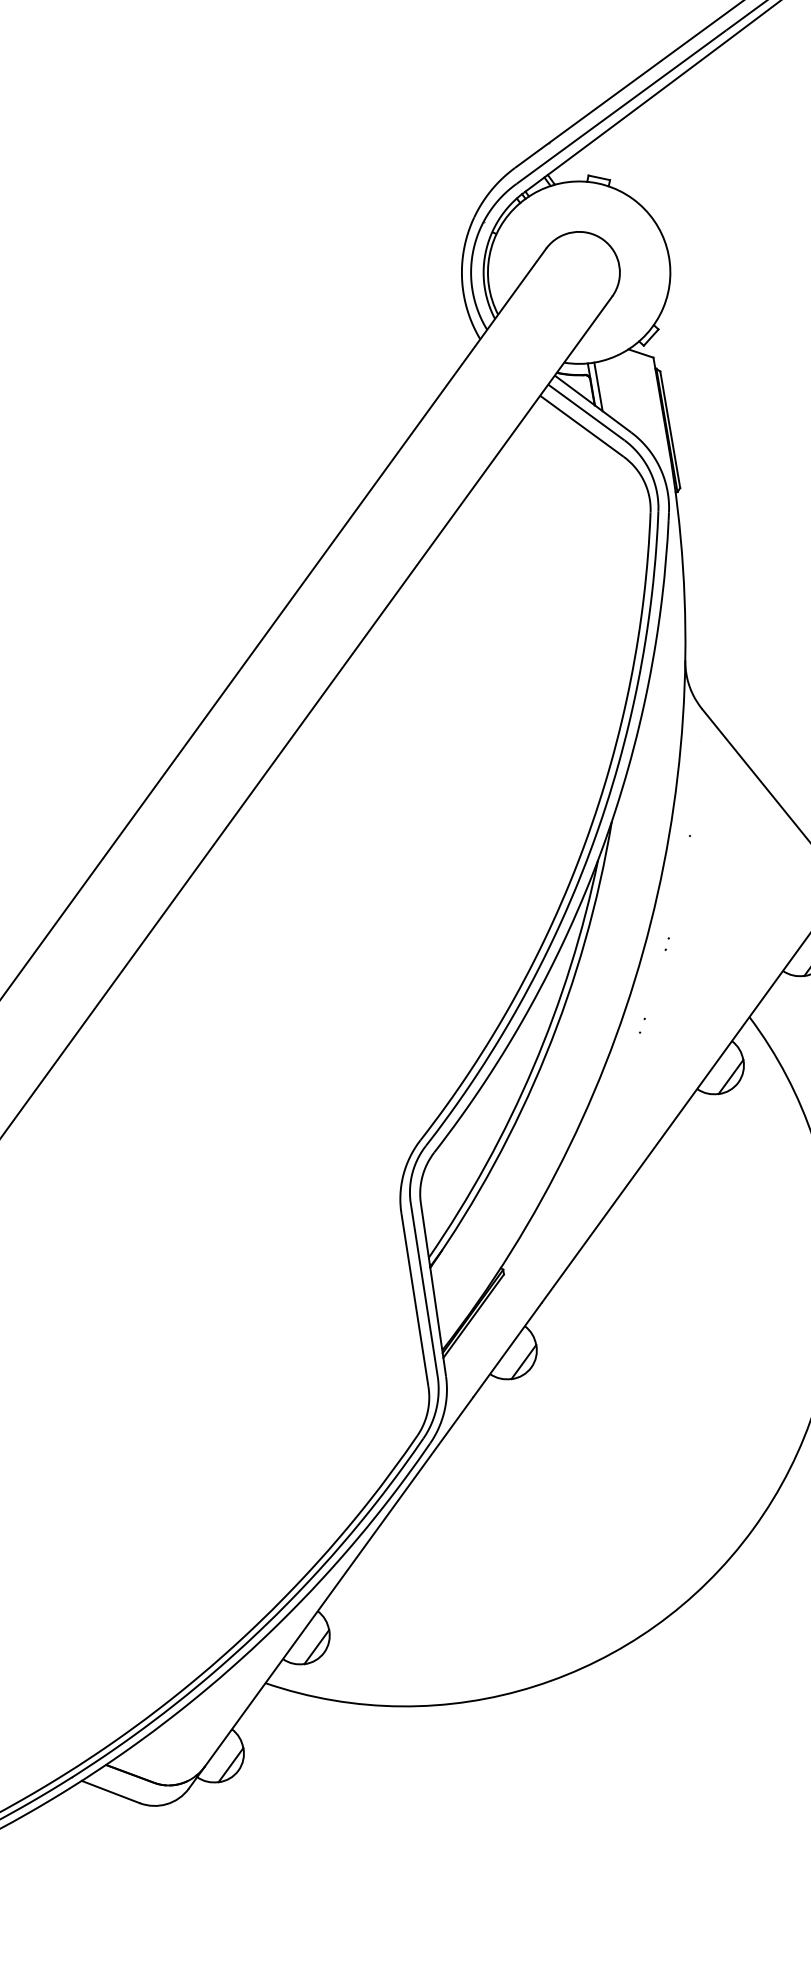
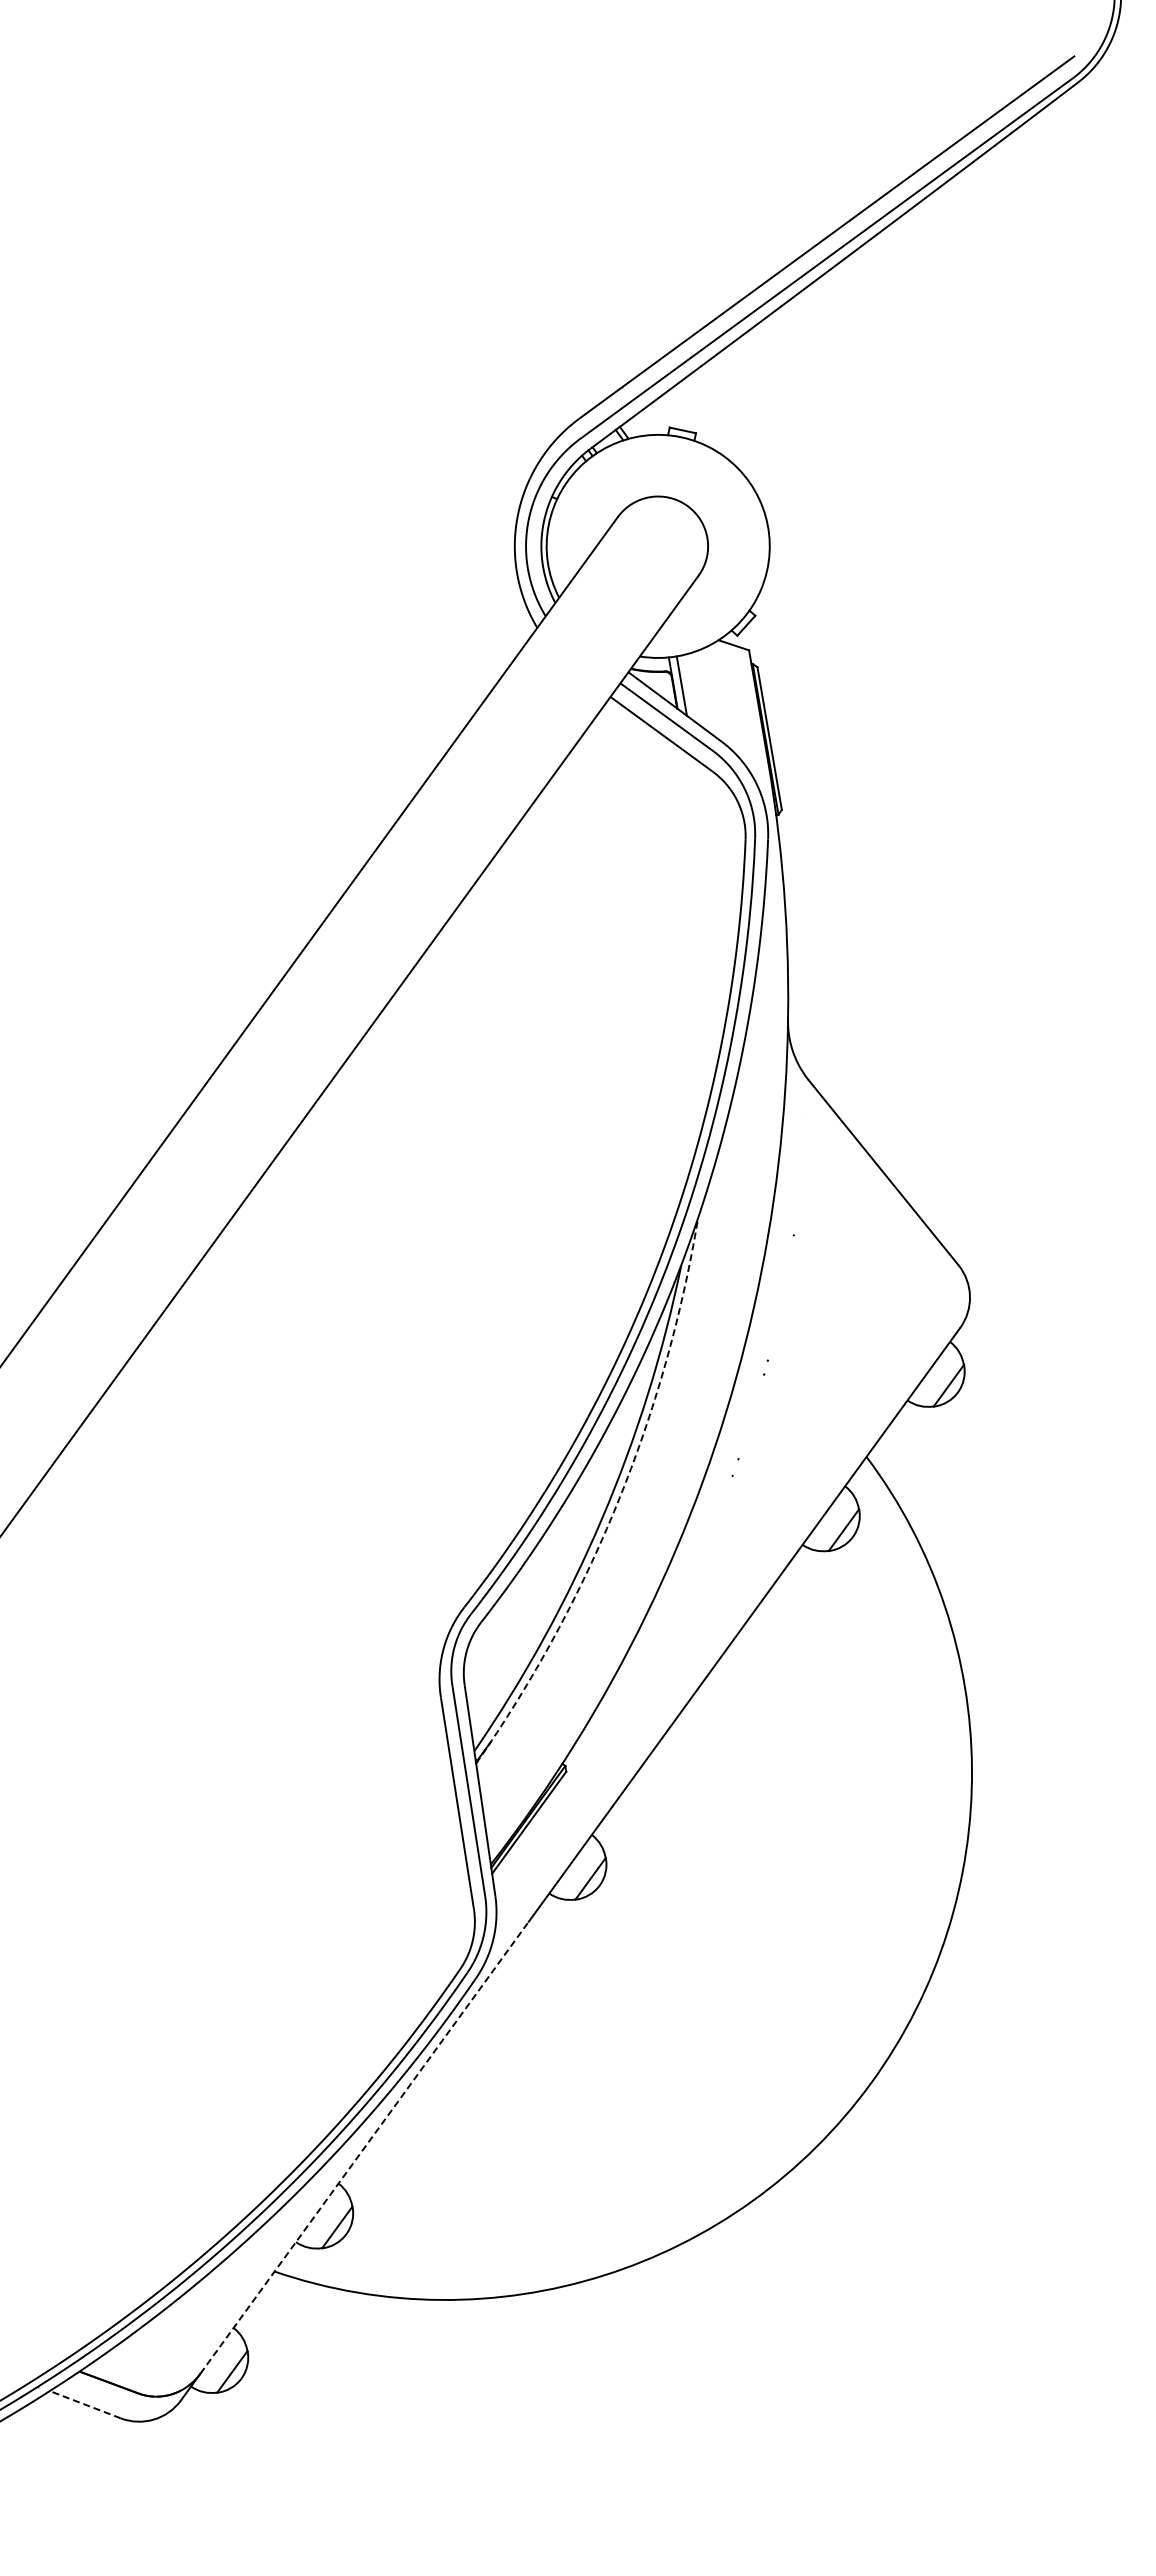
arc: (545, 1055) -> (617, 1503), solid -> dashed
line: (339, 1582) -> (364, 2148), solid -> dashed
line: (110, 1791) -> (85, 2404), solid -> dashed

